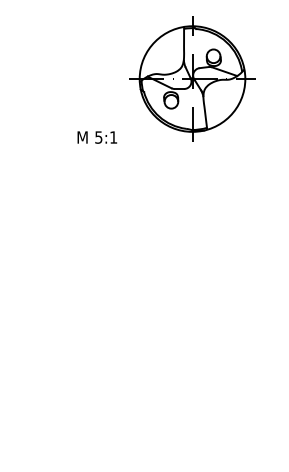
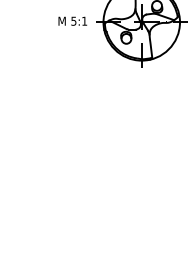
text: (96, 137) -> (72, 21), moved

